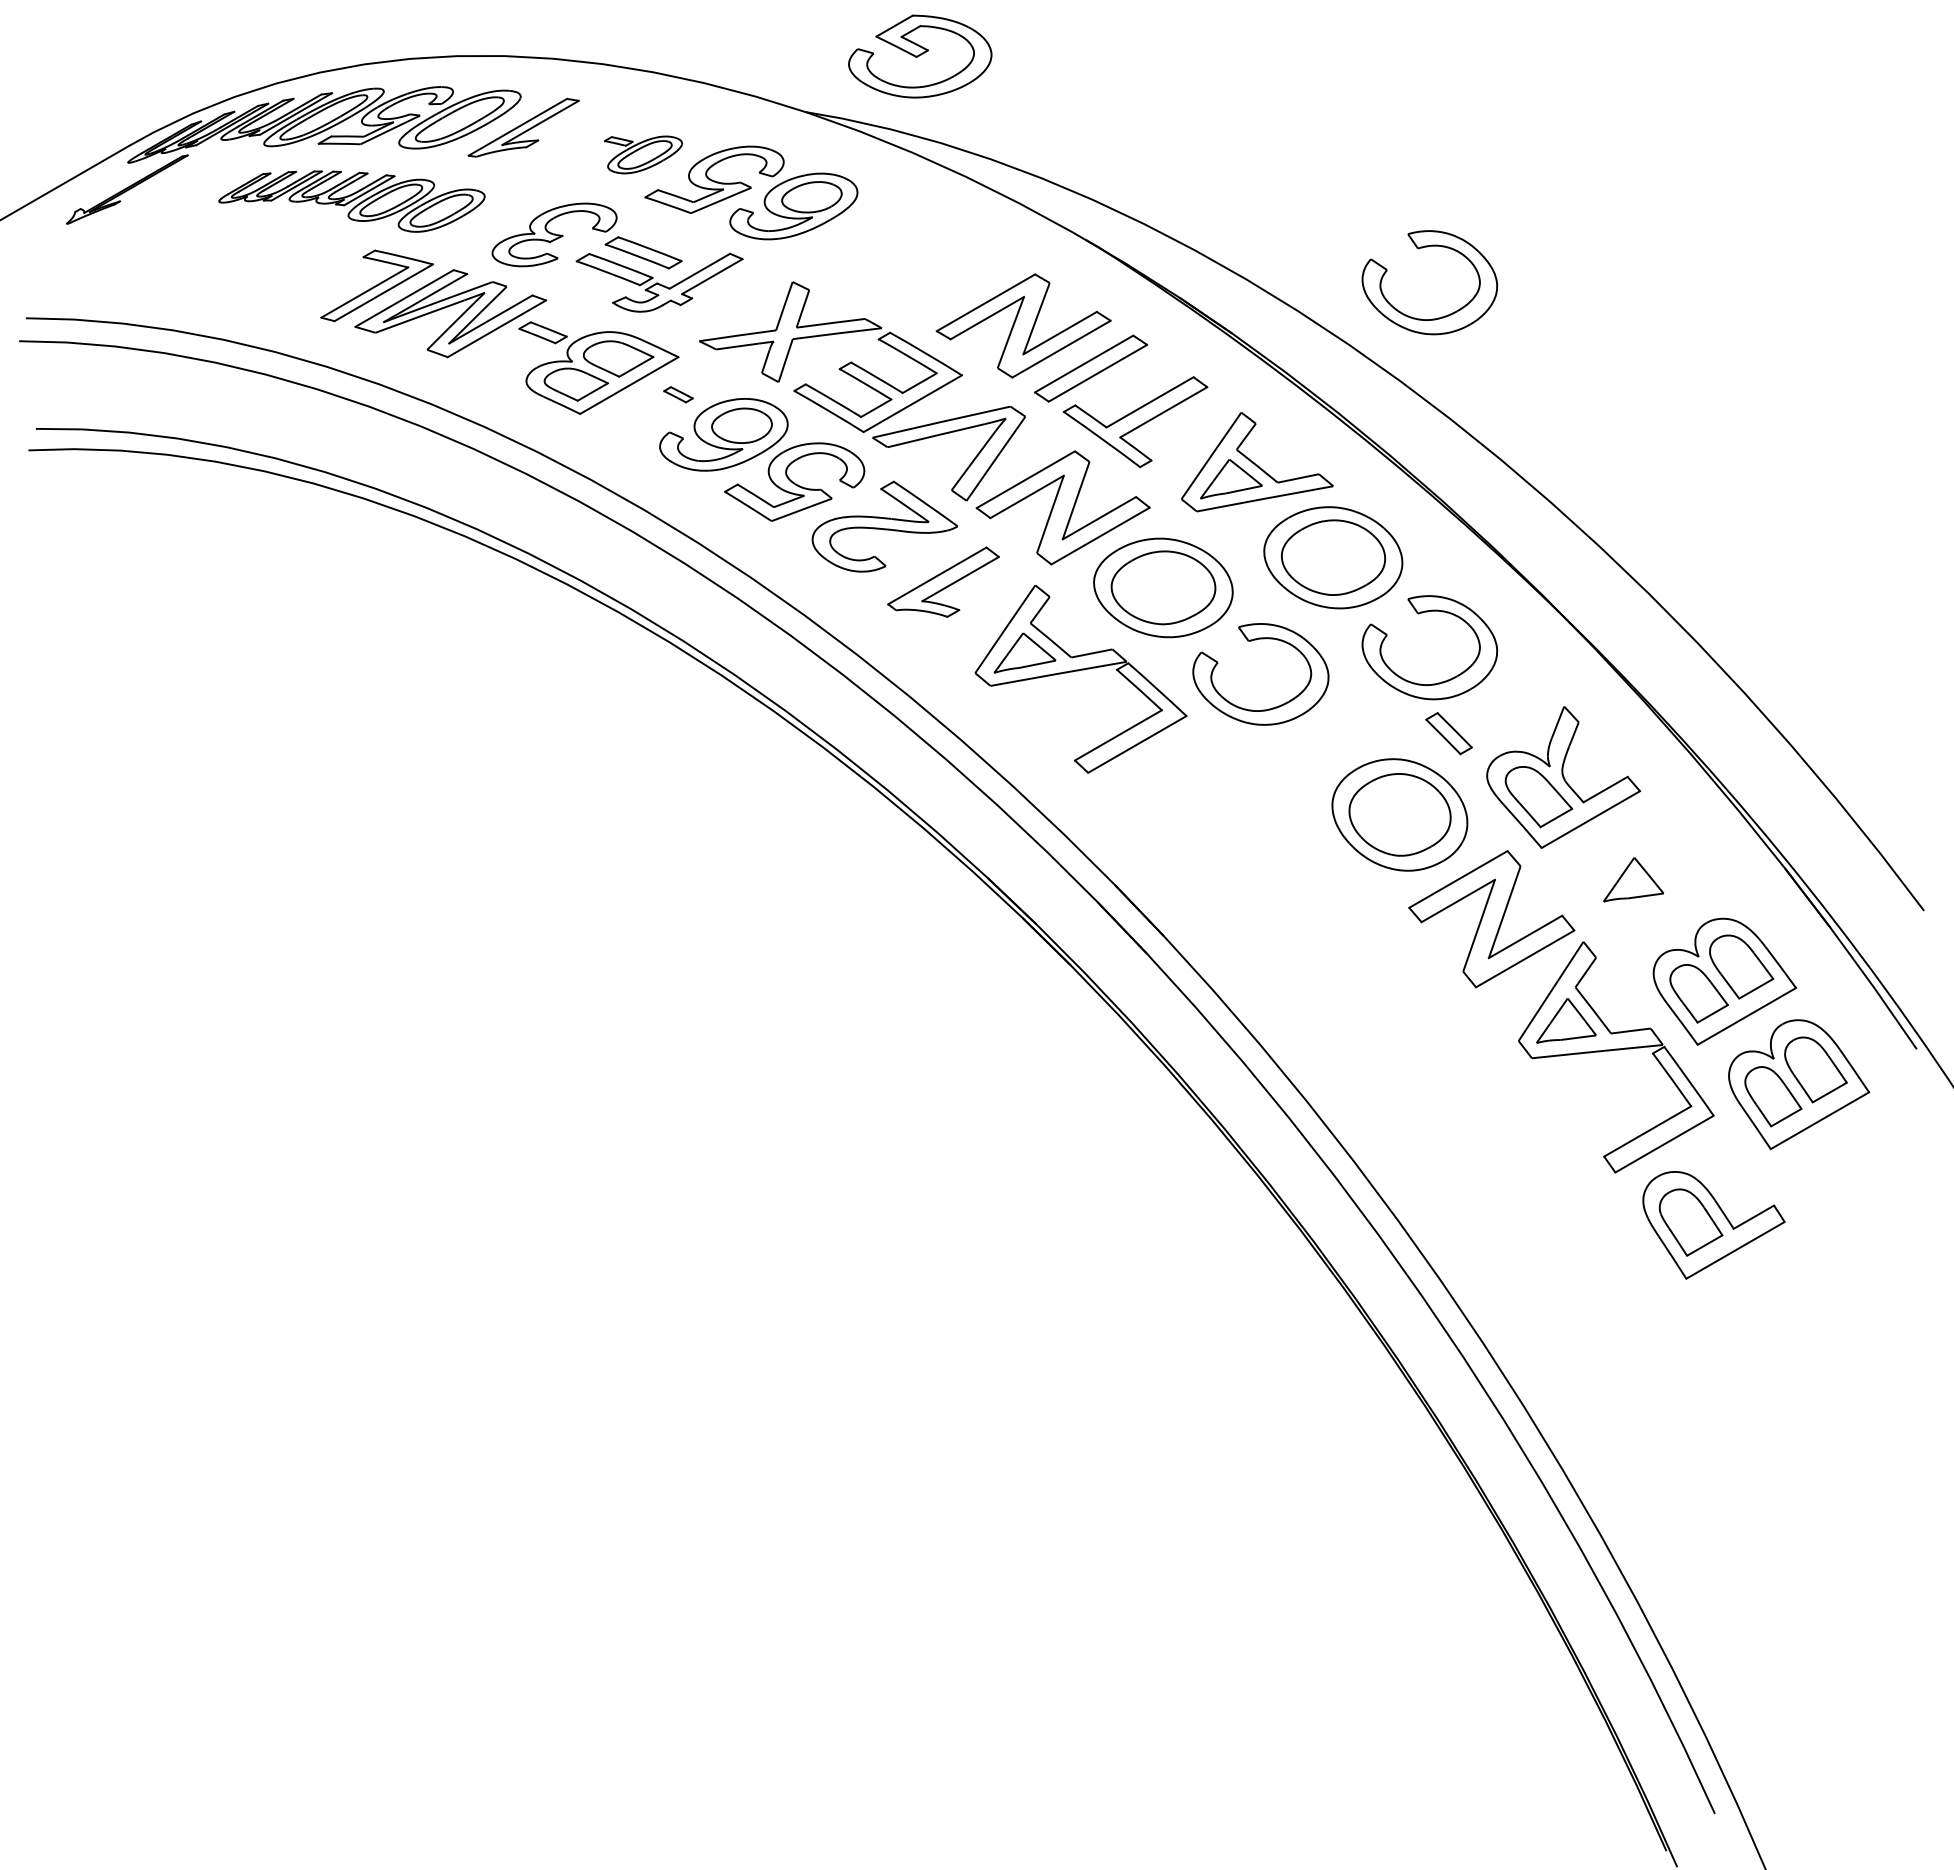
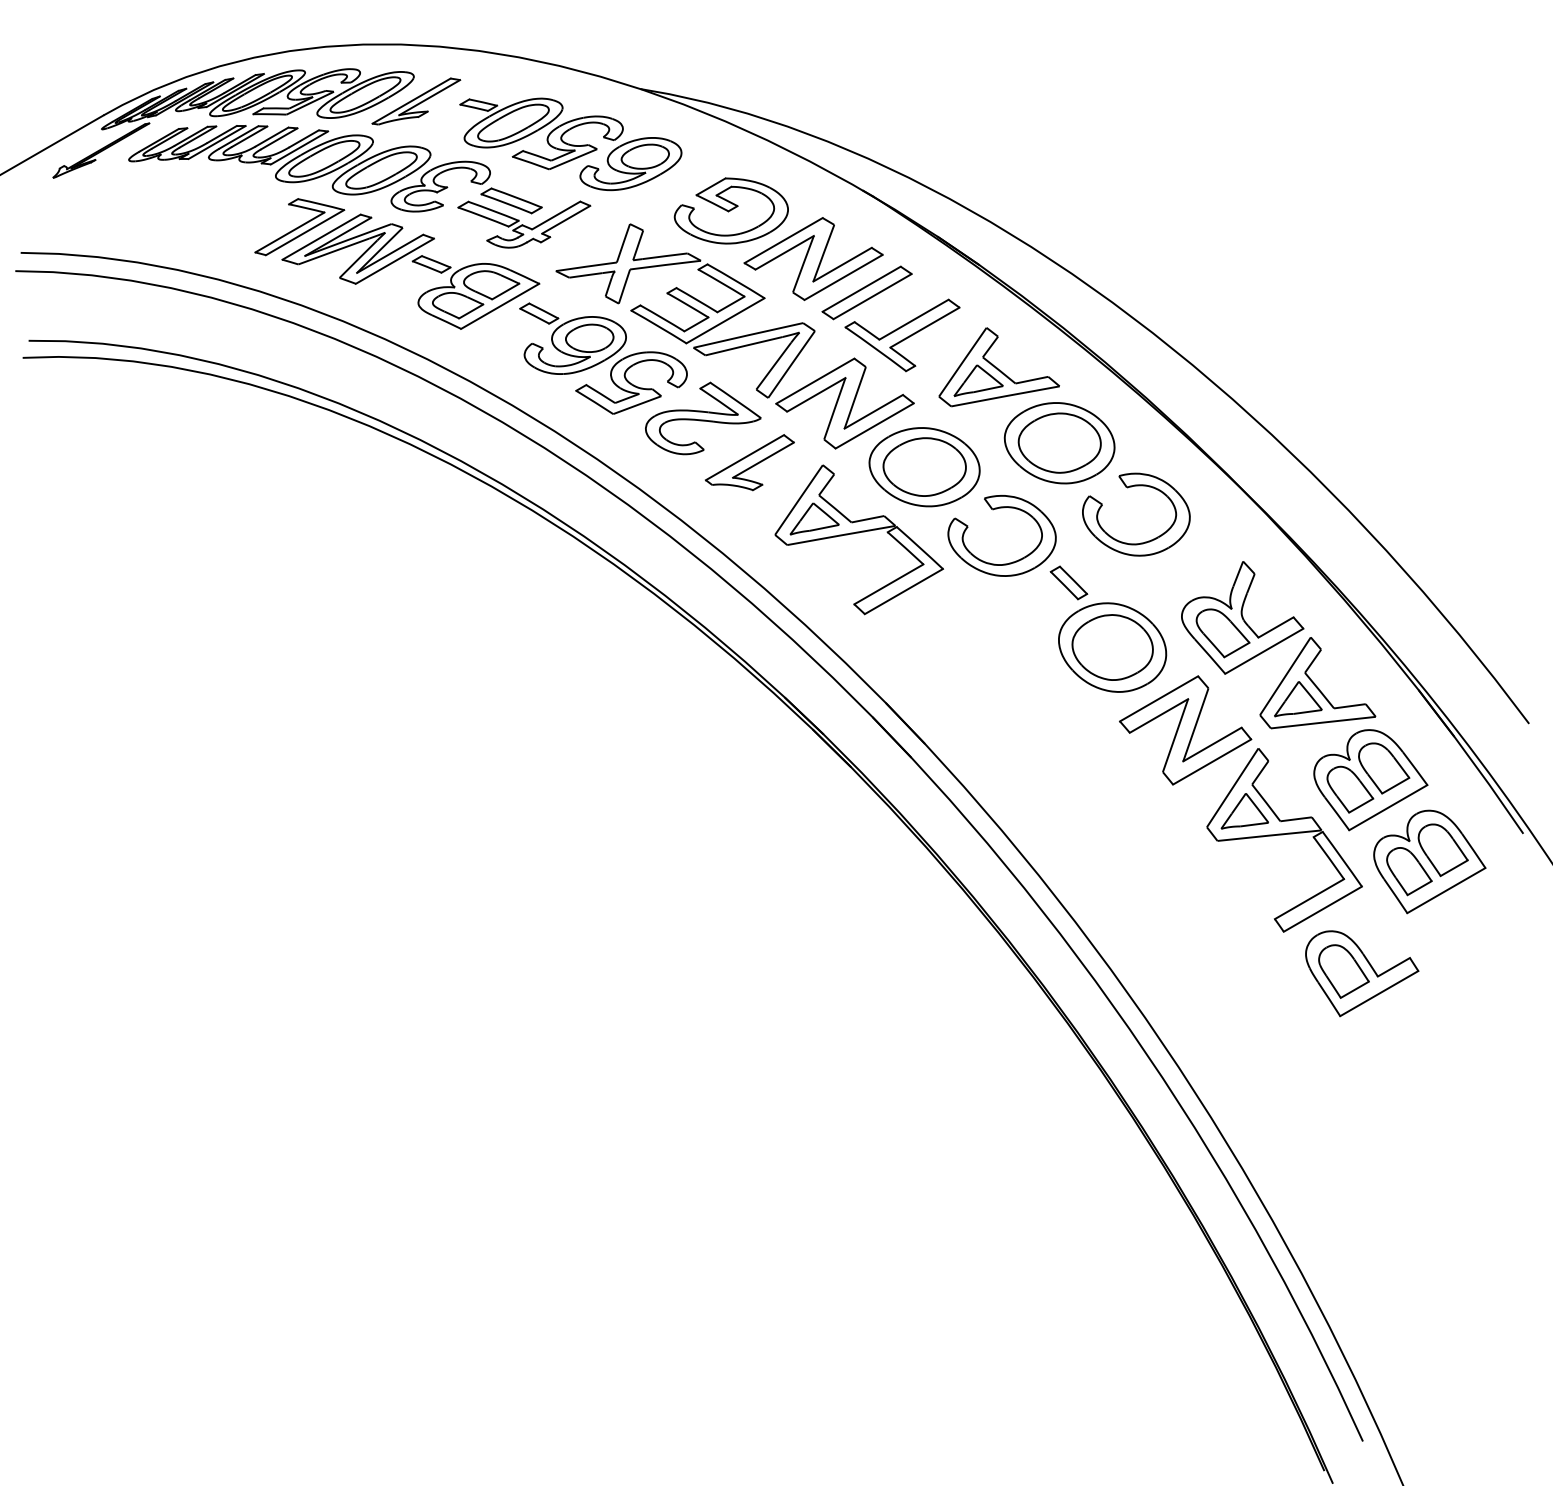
part: (920, 56) -> (731, 210), moved
part: (643, 154) -> (511, 122), size x1.67
part: (351, 201) -> (279, 160), size x1.43
part: (1422, 248) -> (1130, 197), removed
part: (678, 394) -> (539, 313), size x1.67
part: (1448, 733) -> (1068, 582), moved
part: (1658, 859) -> (1318, 683), added

